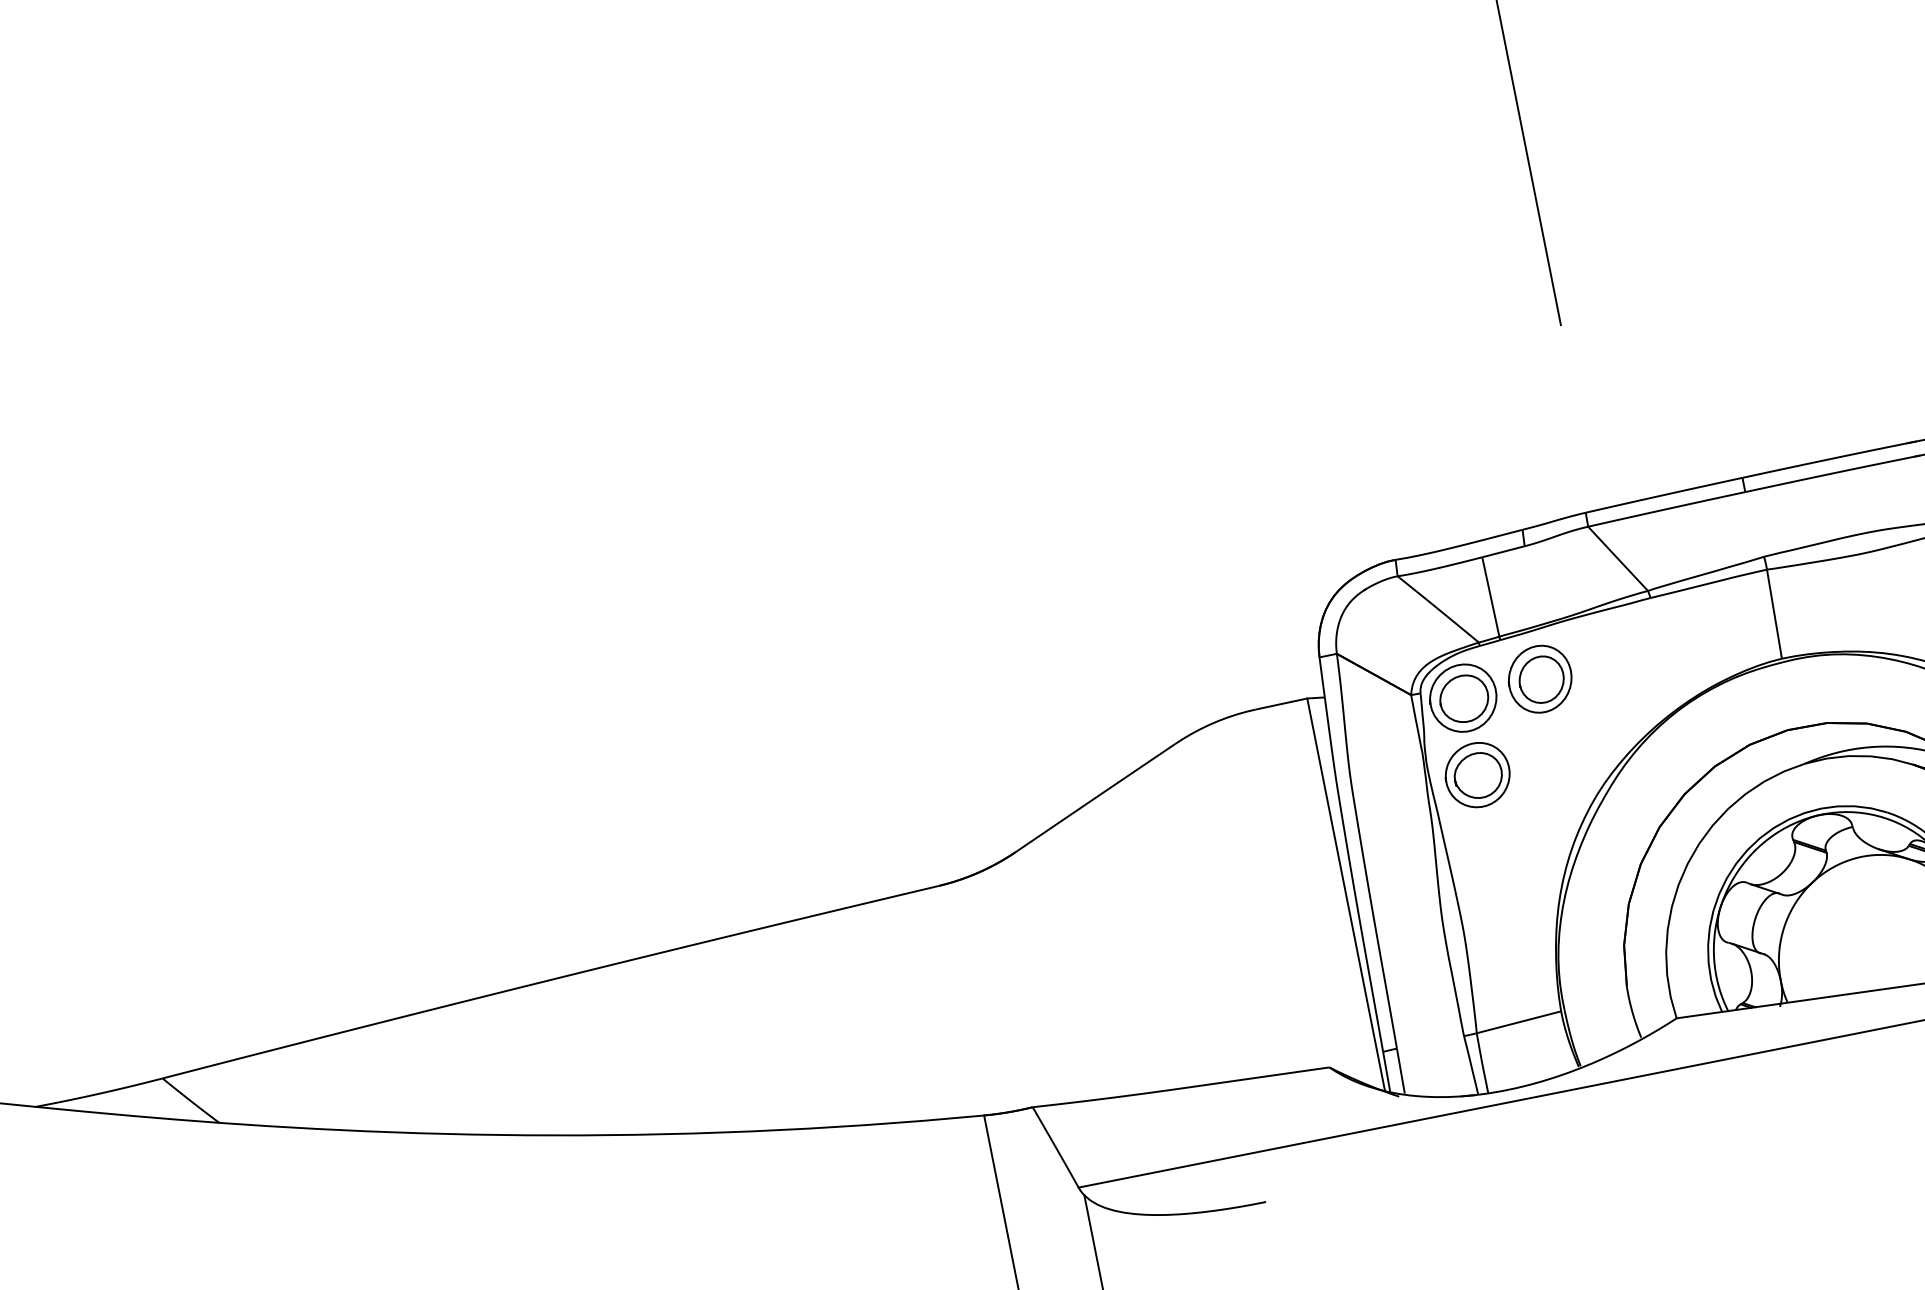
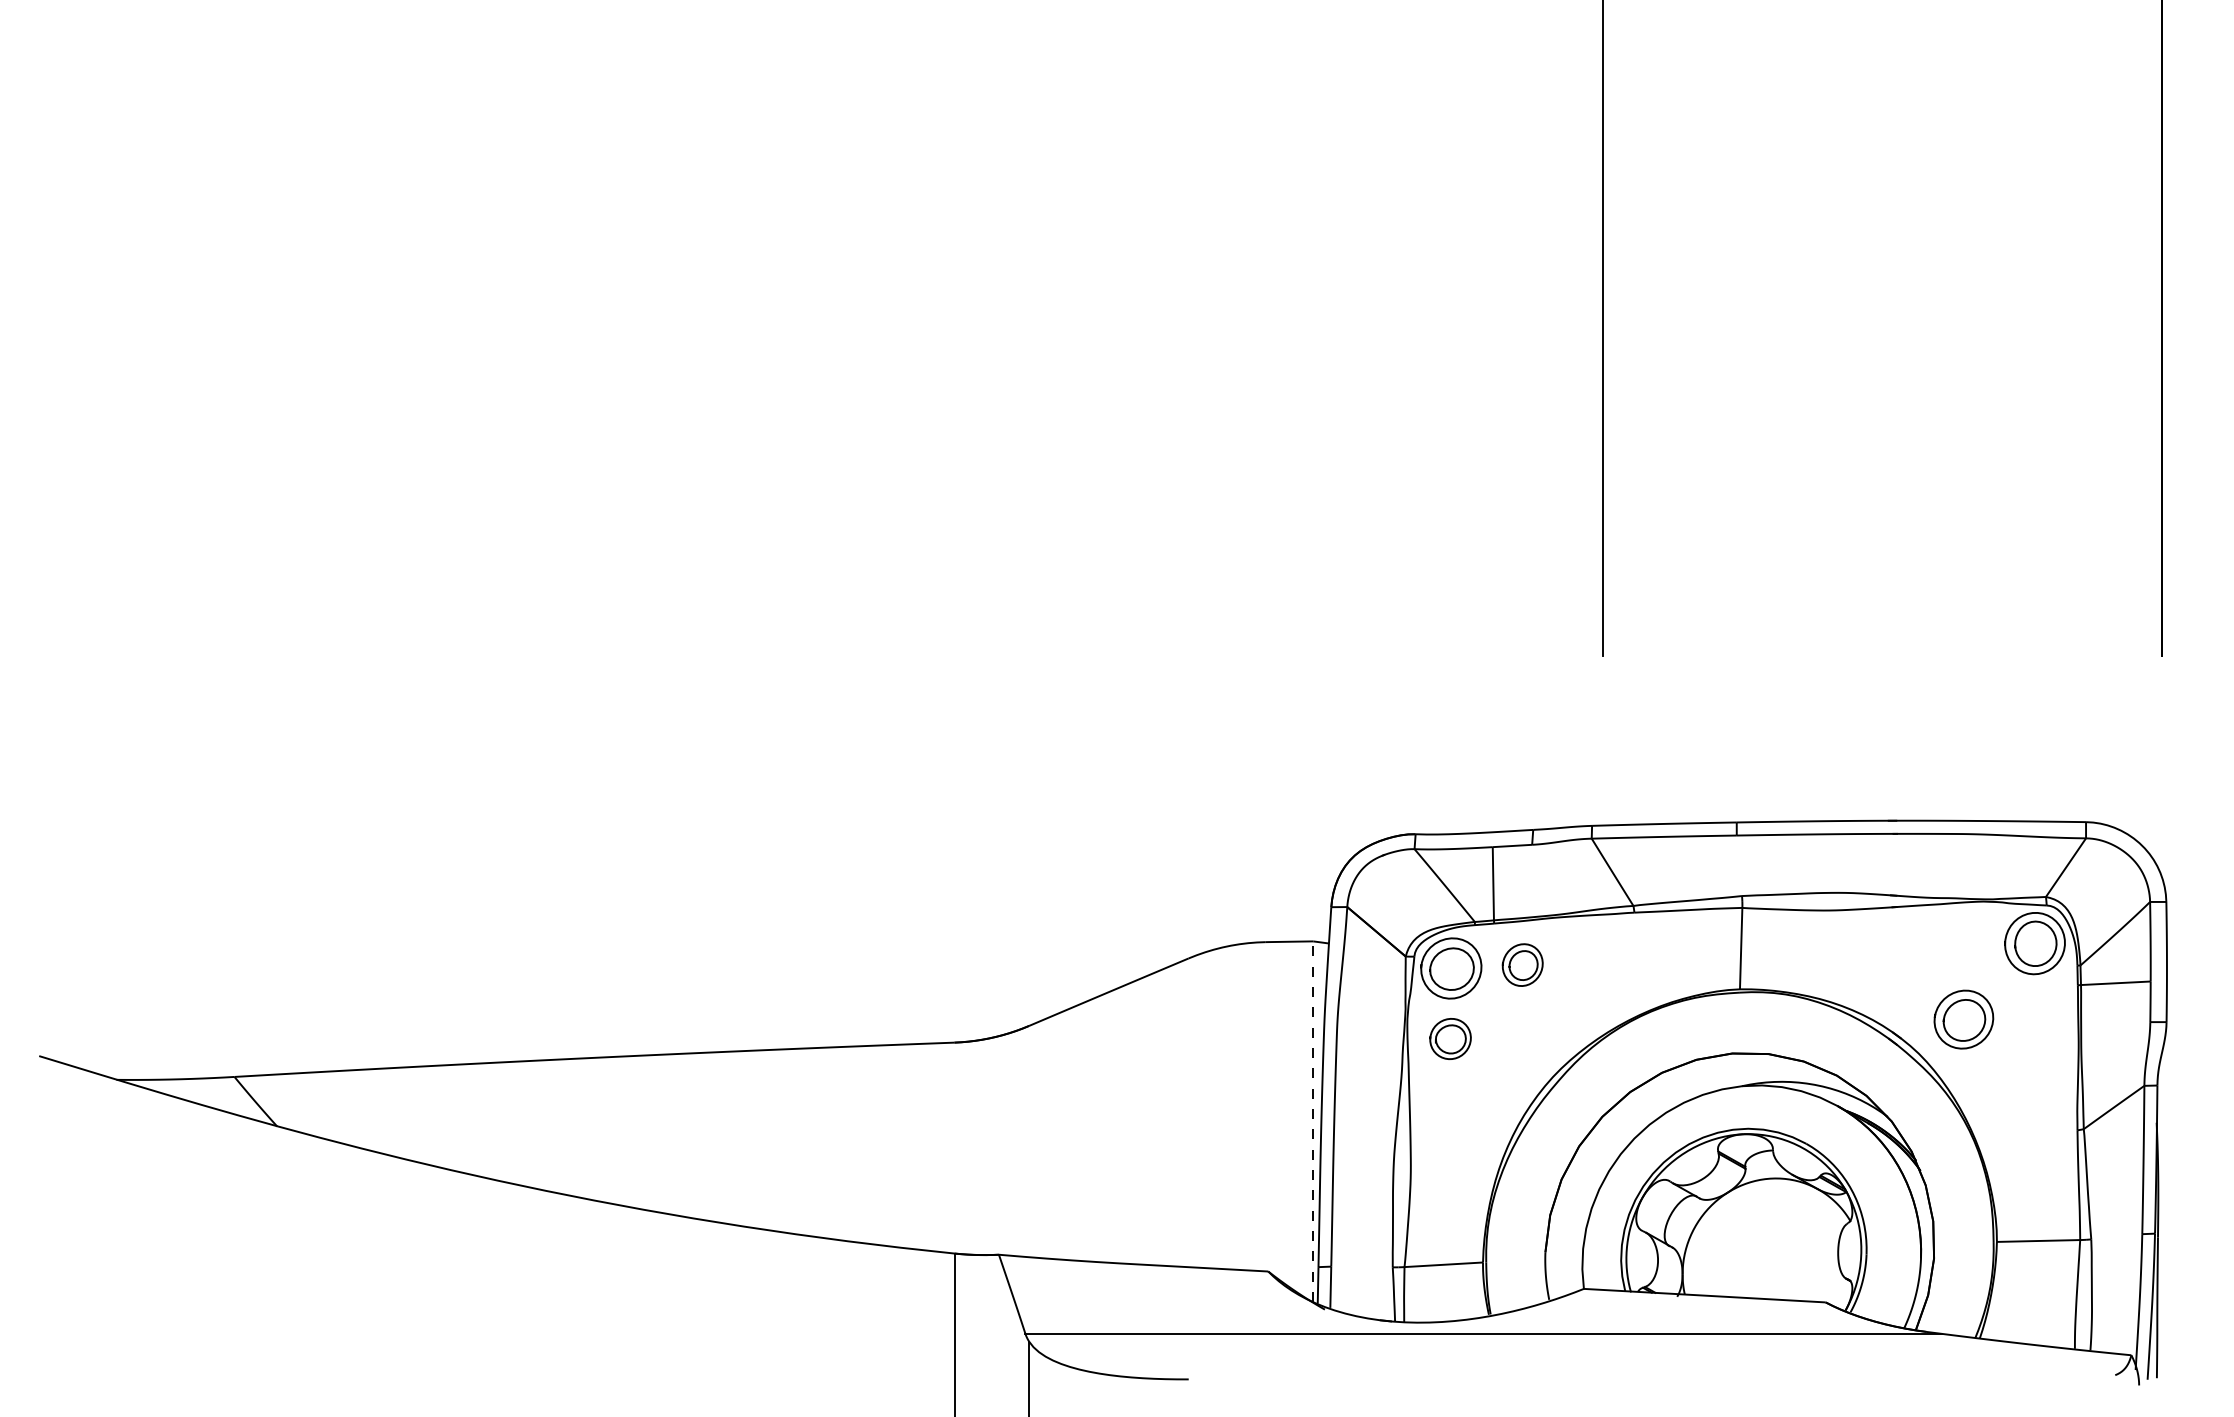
part: (1539, 678) -> (1522, 964), size x0.7
part: (1477, 774) -> (1450, 1038), size x0.7
line: (1346, 894) -> (1313, 1121), solid -> dashed

